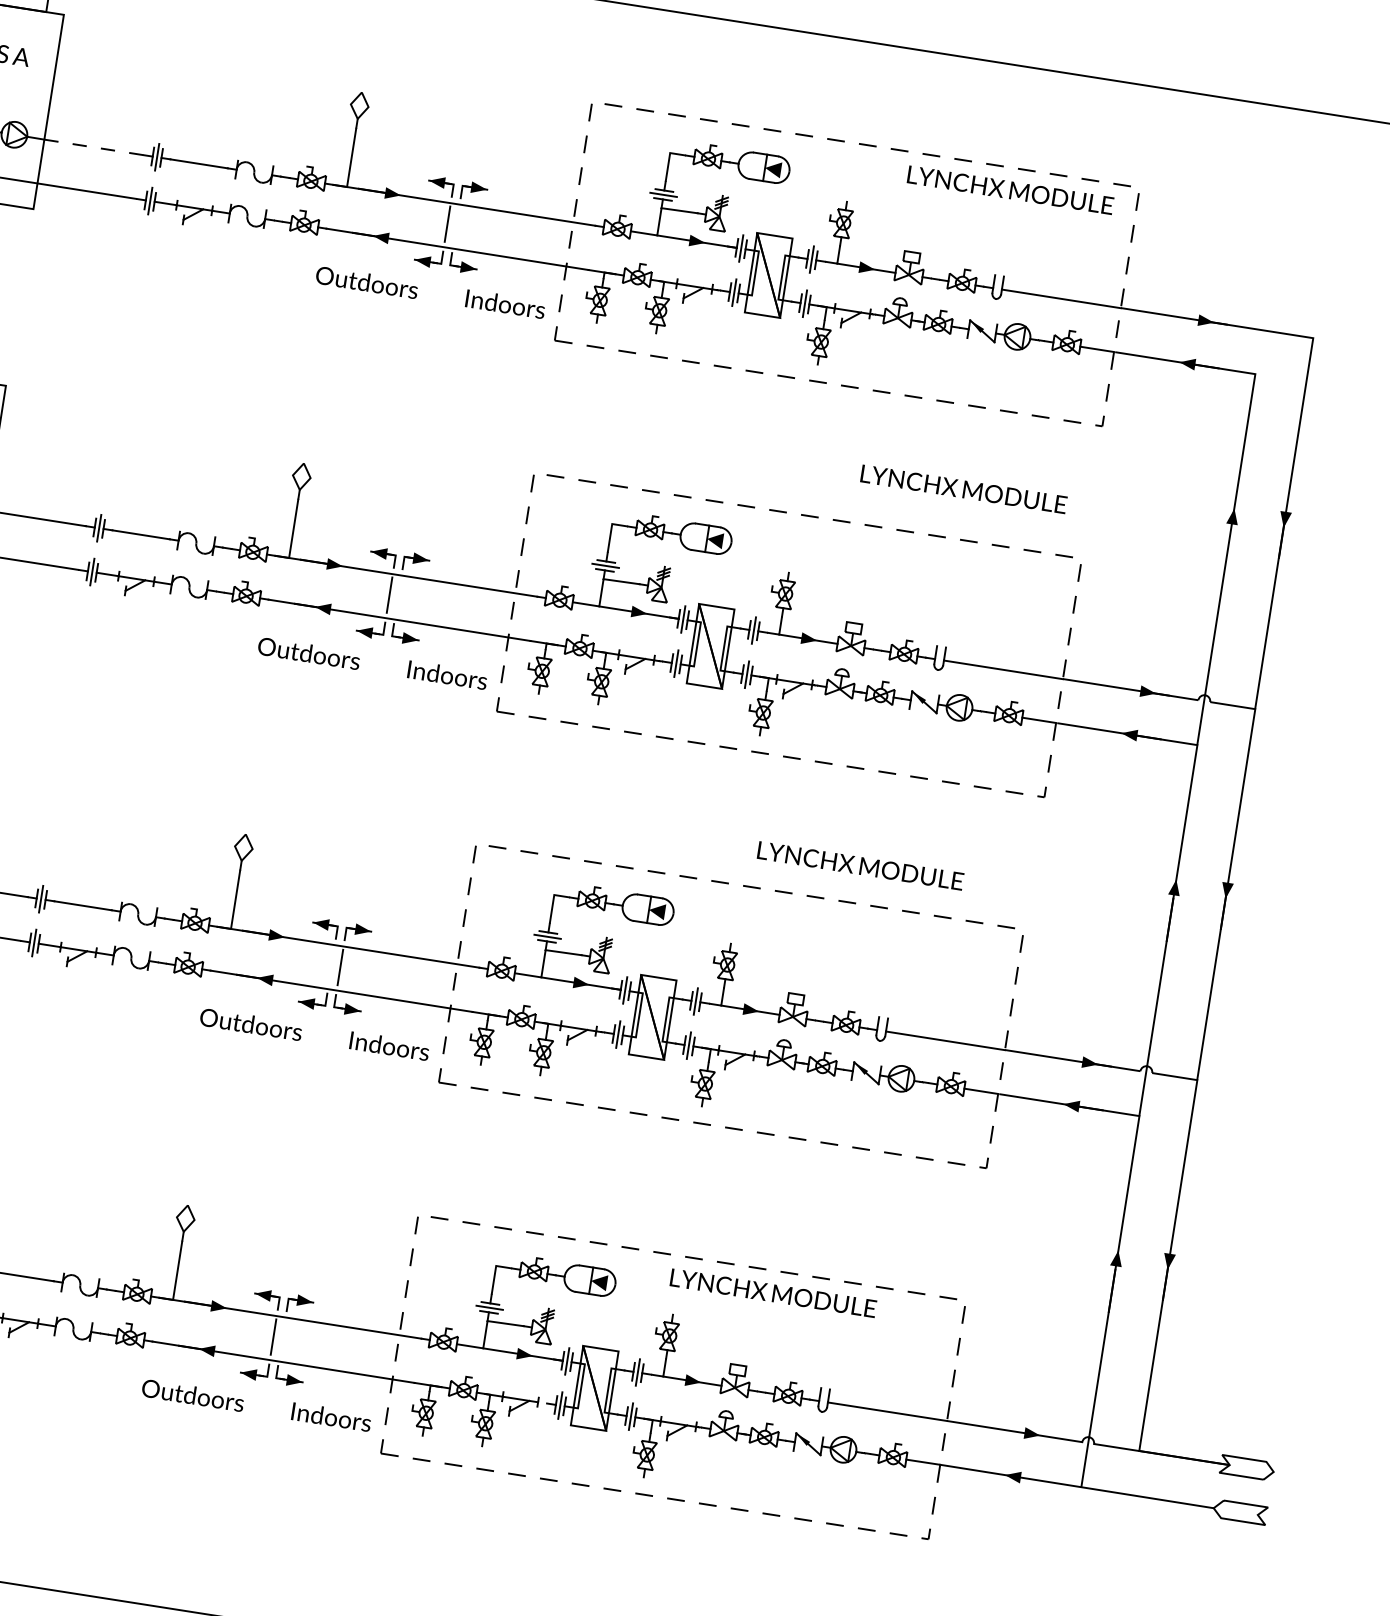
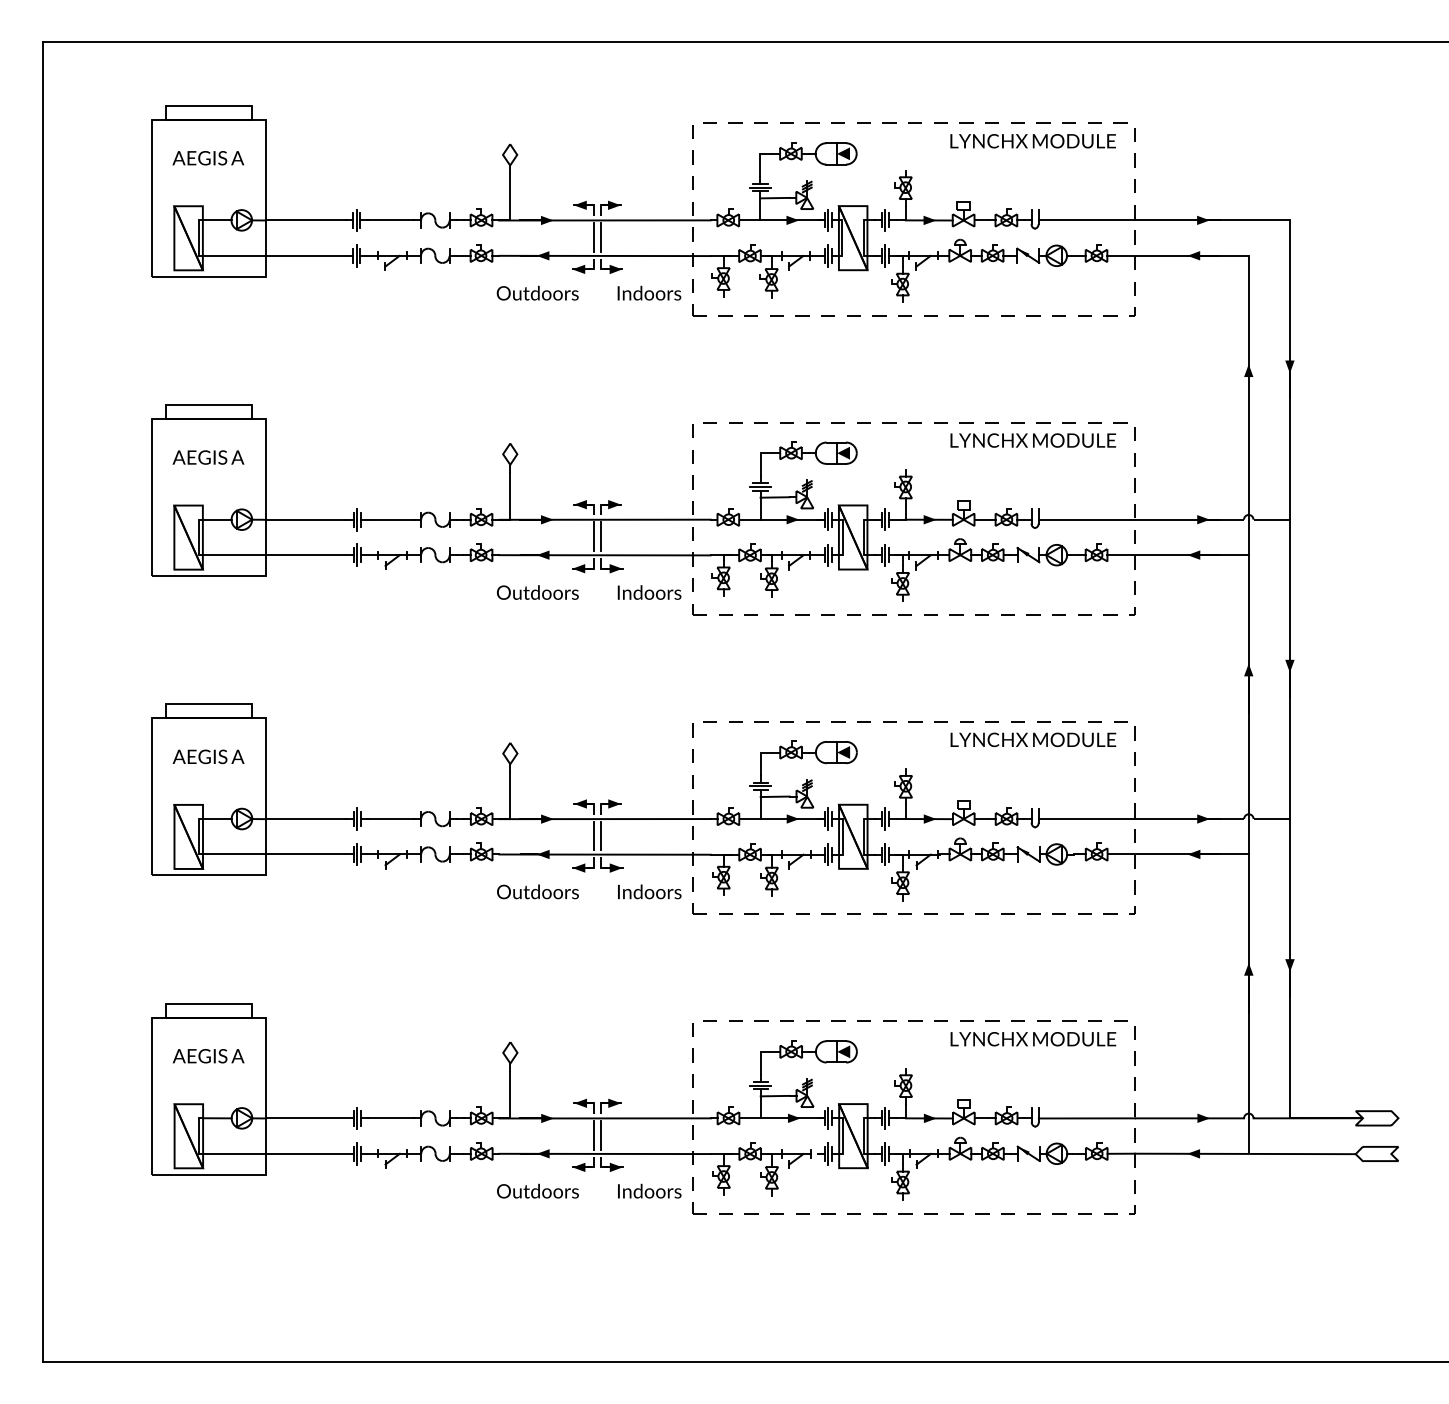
line: (94, 147) -> (306, 220), dashed -> solid
line: (456, 225) -> (601, 237), added
text: (964, 489) -> (1033, 440), moved
line: (398, 596) -> (601, 536), added
text: (860, 865) -> (1033, 739), moved
line: (332, 965) -> (594, 835), added
text: (773, 1293) -> (1033, 1039), moved
line: (282, 1338) -> (601, 1135), added

